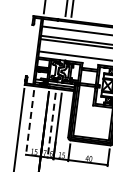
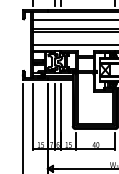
line: (30, 123) -> (33, 117), dashed -> solid
line: (51, 126) -> (54, 117), dashed -> solid

